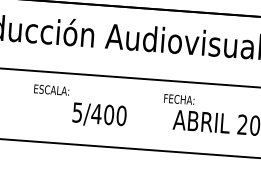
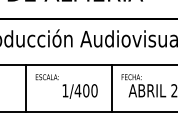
line: (18, 104) -> (26, 88), added
text: (77, 112) -> (65, 90), 5/400 -> 1/400
line: (147, 114) -> (111, 88), added

